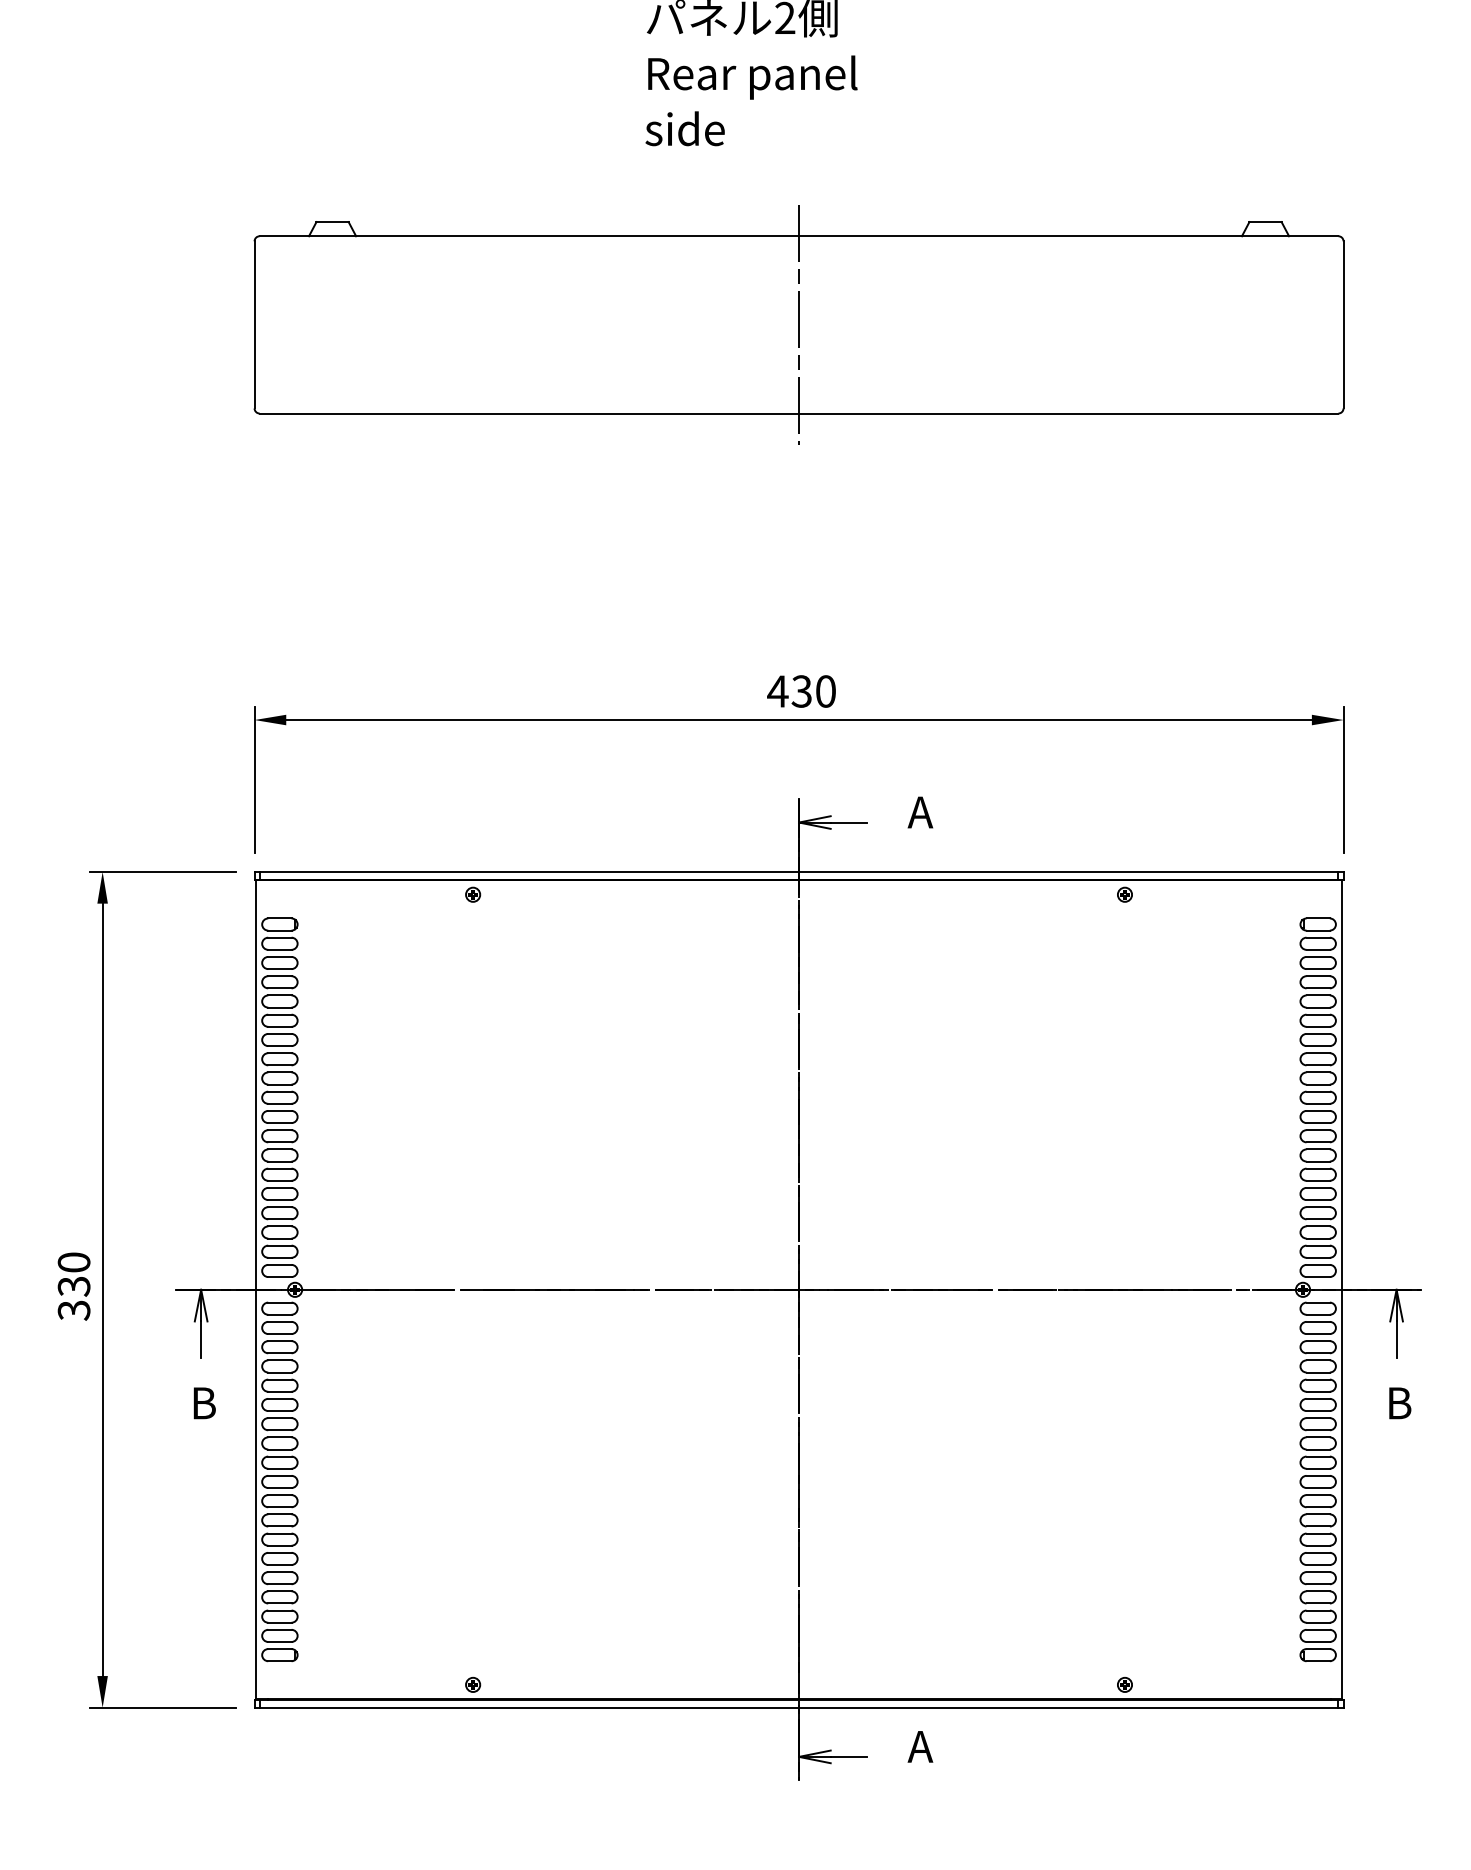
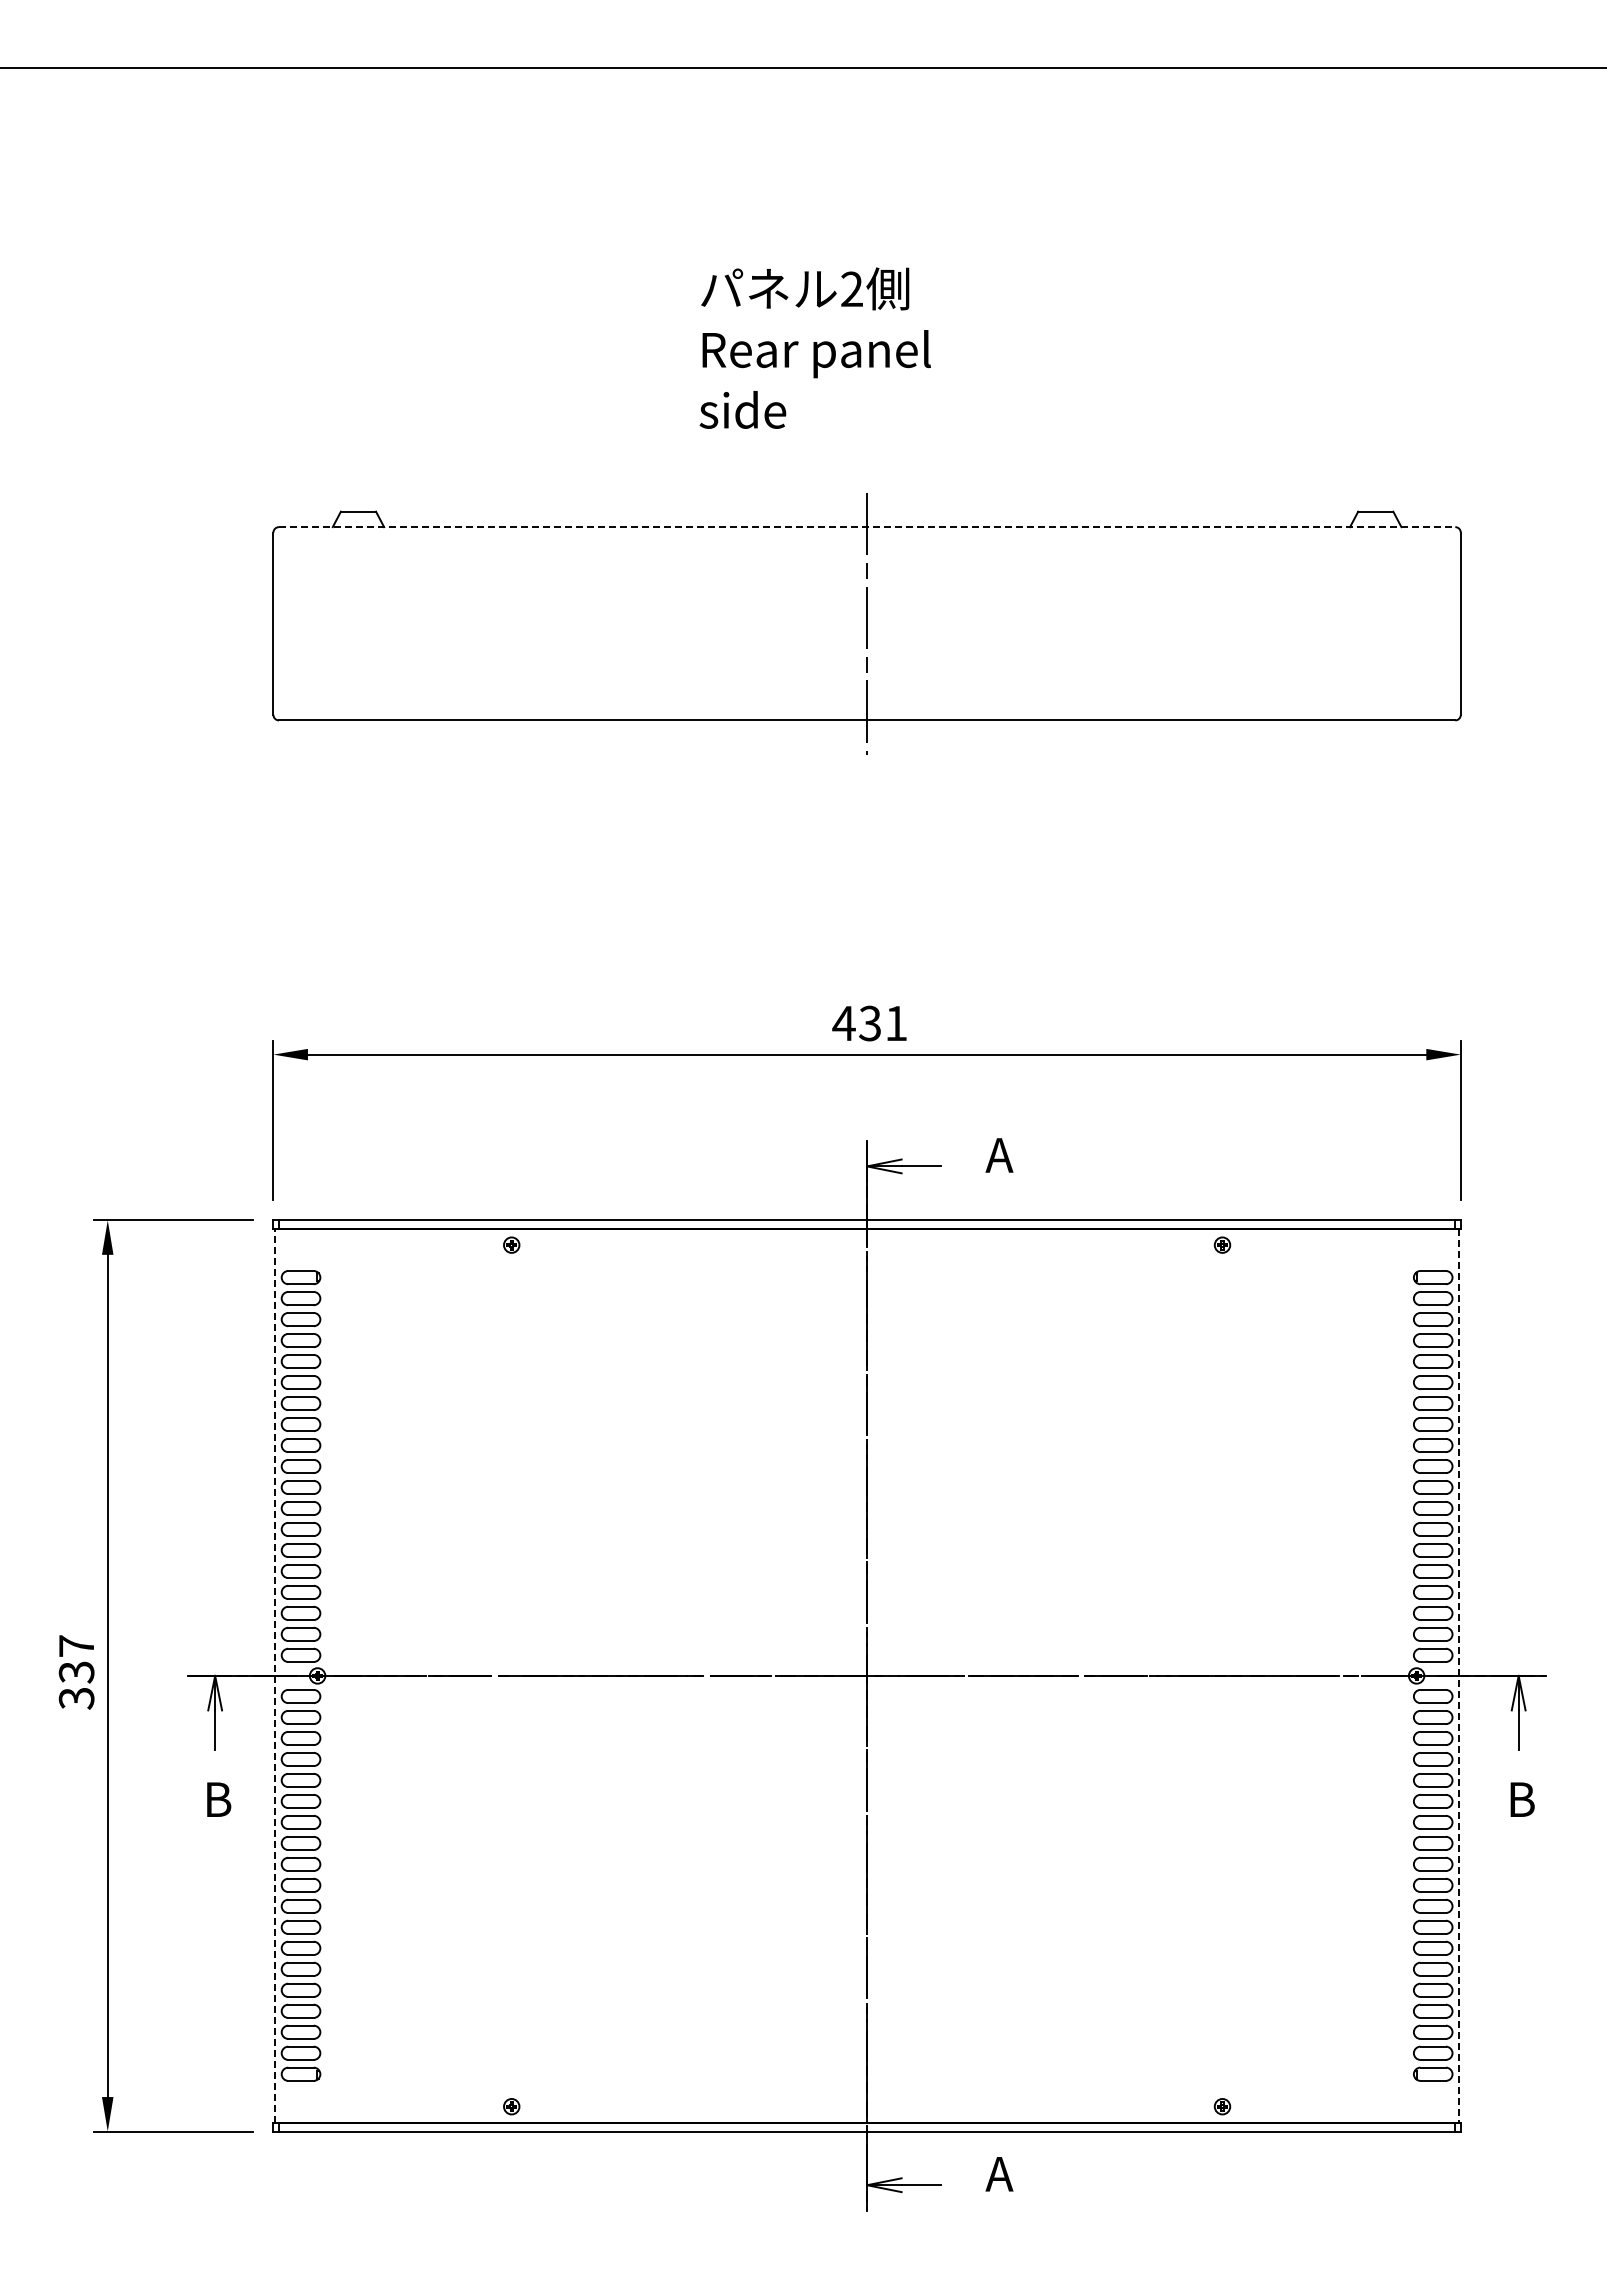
line: (799, 236) -> (867, 527), solid -> dashed
text: (825, 691) -> (896, 1023), 430 -> 431
text: (73, 1261) -> (76, 1645), 330 -> 337
line: (255, 1289) -> (274, 1675), solid -> dashed
line: (1342, 1289) -> (1459, 1675), solid -> dashed

